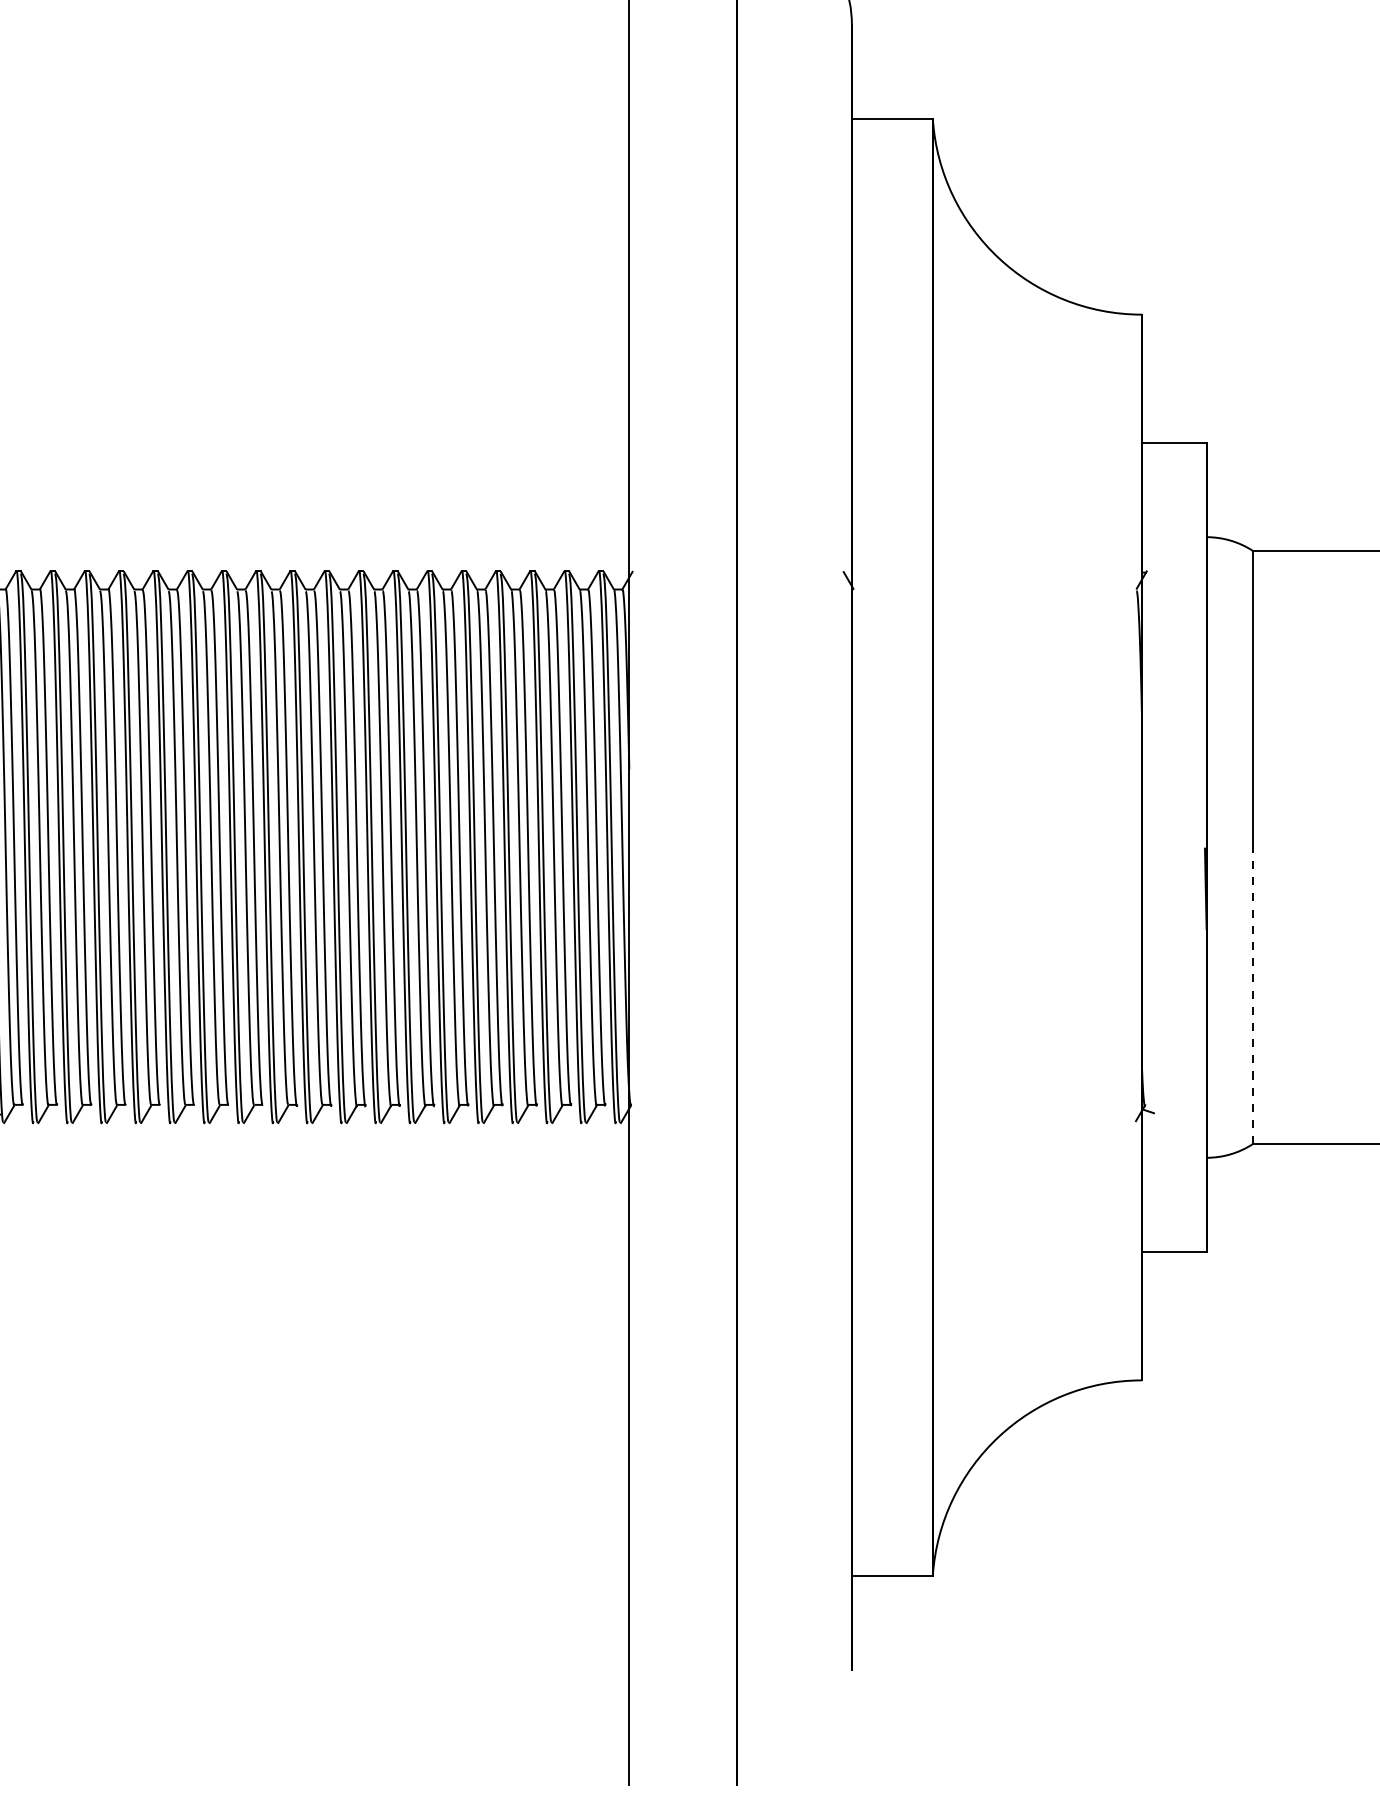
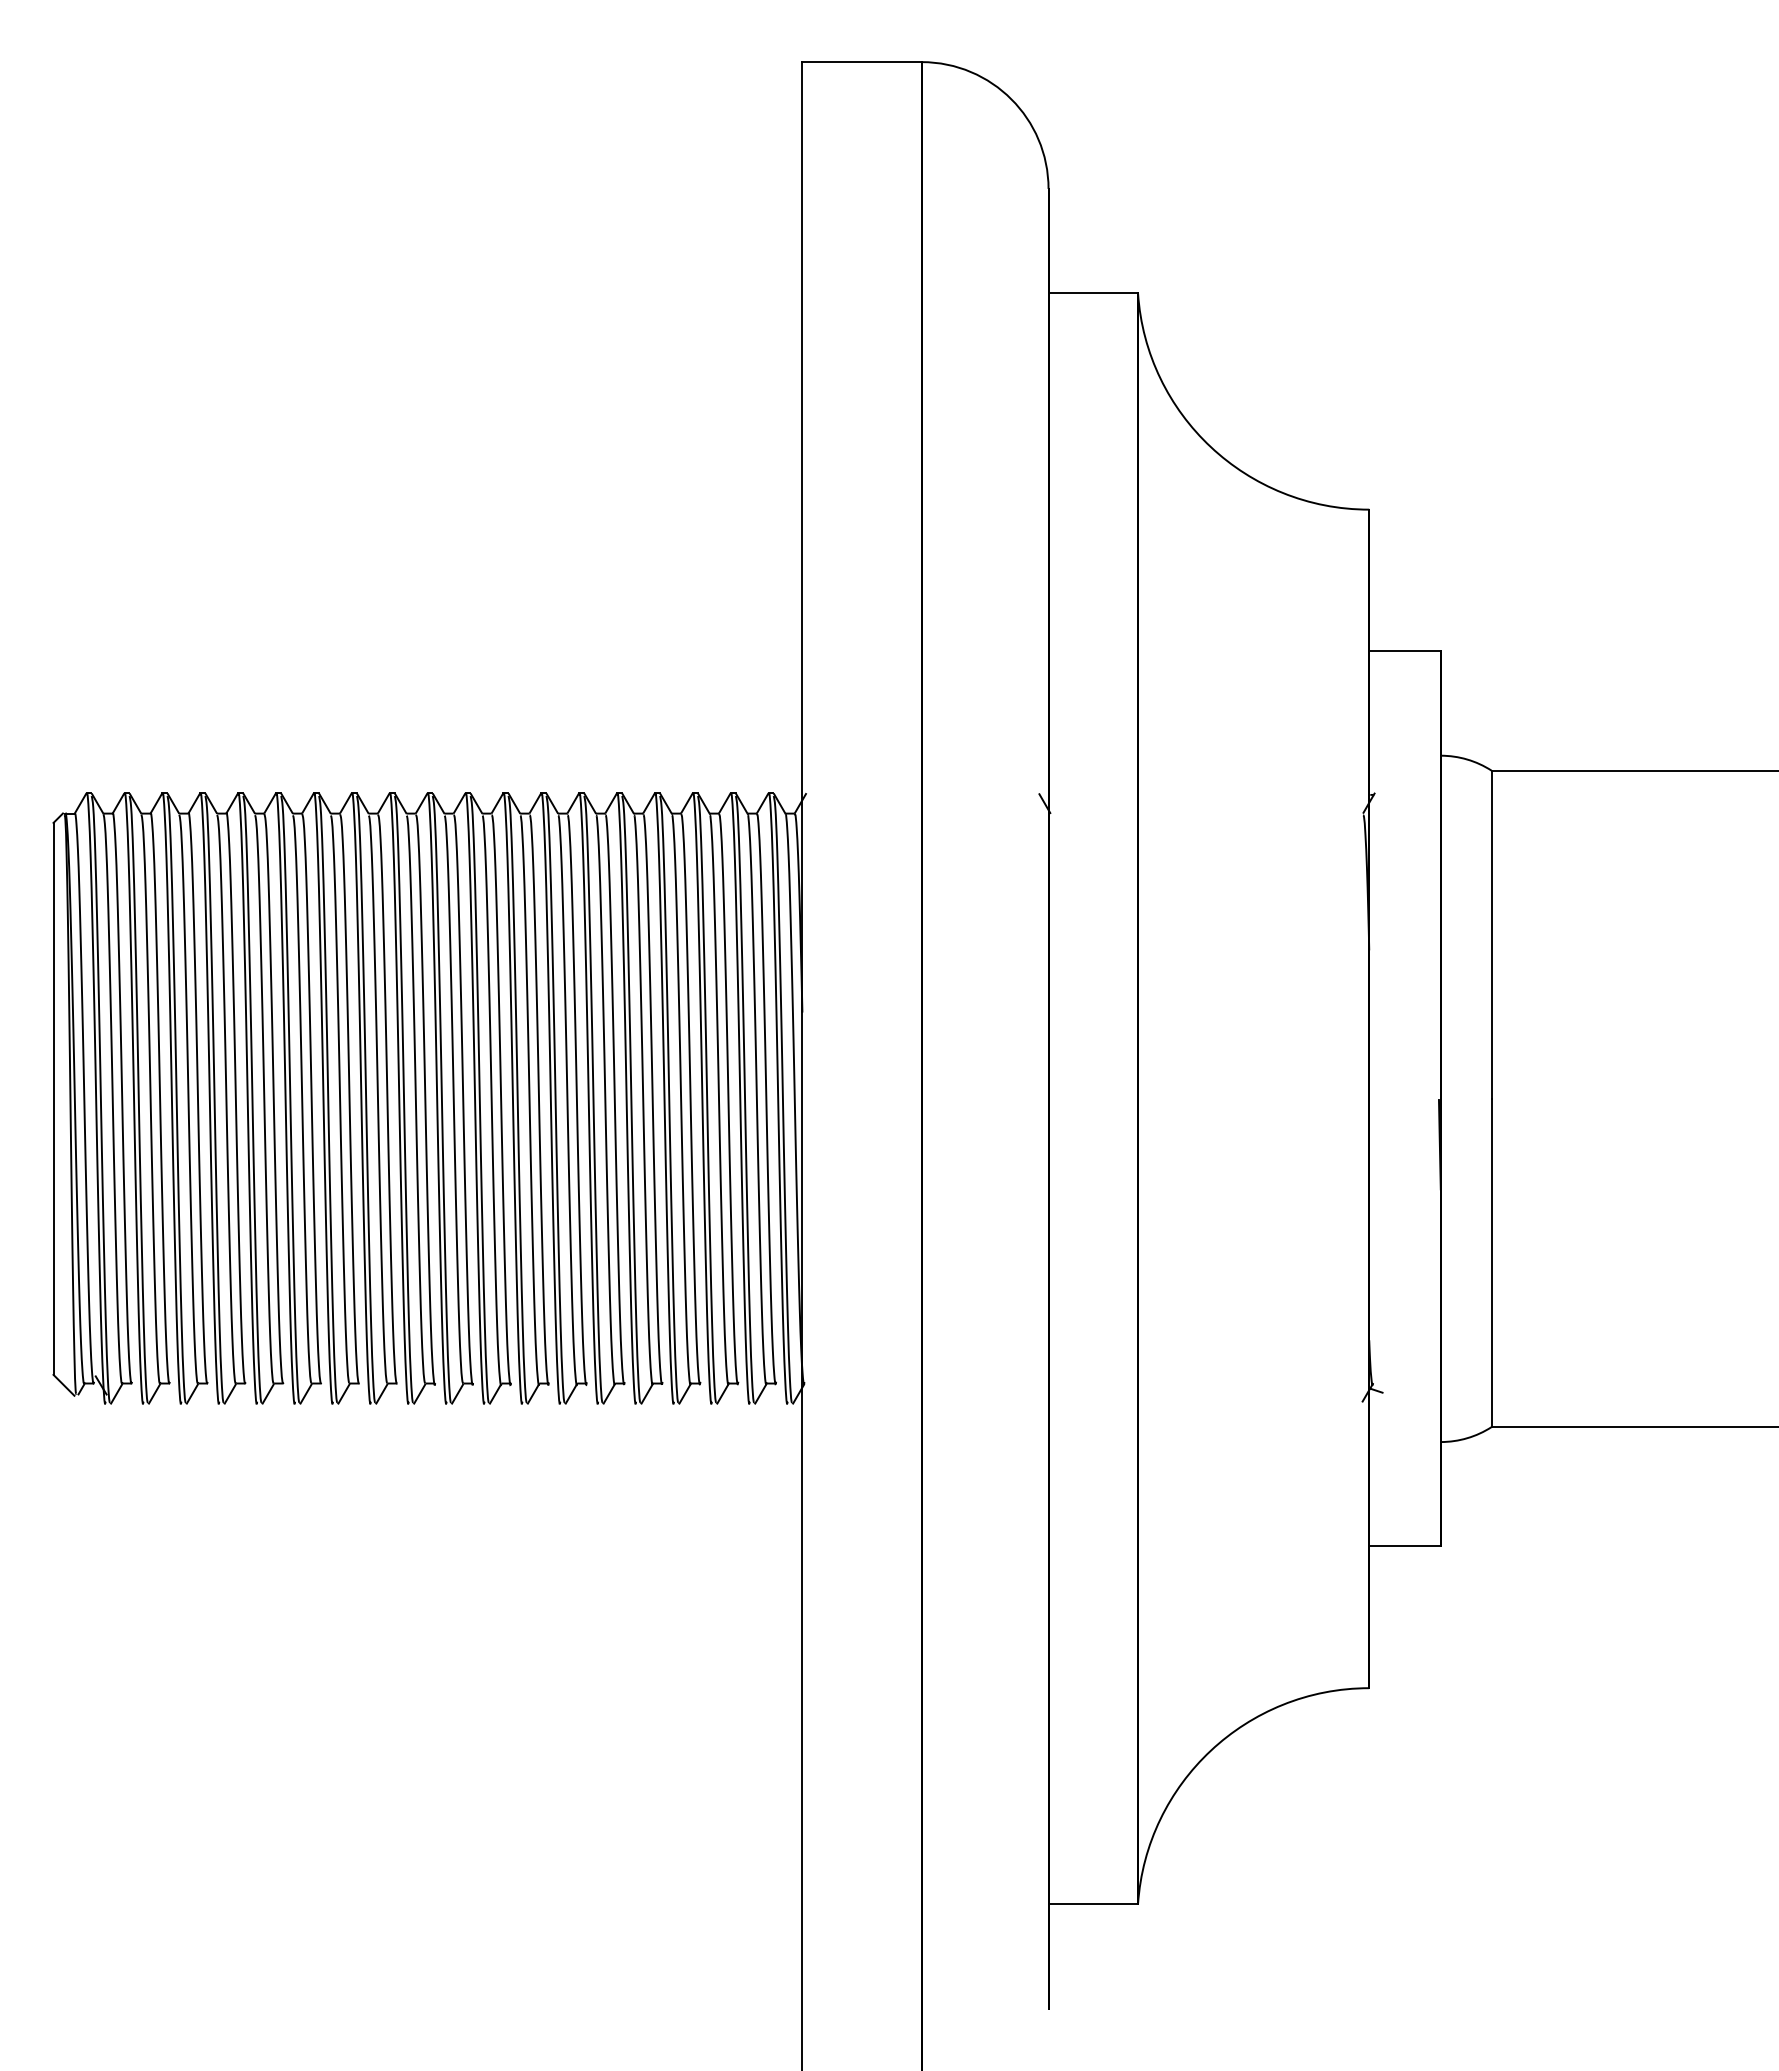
line: (1252, 995) -> (1491, 1262), dashed -> solid

